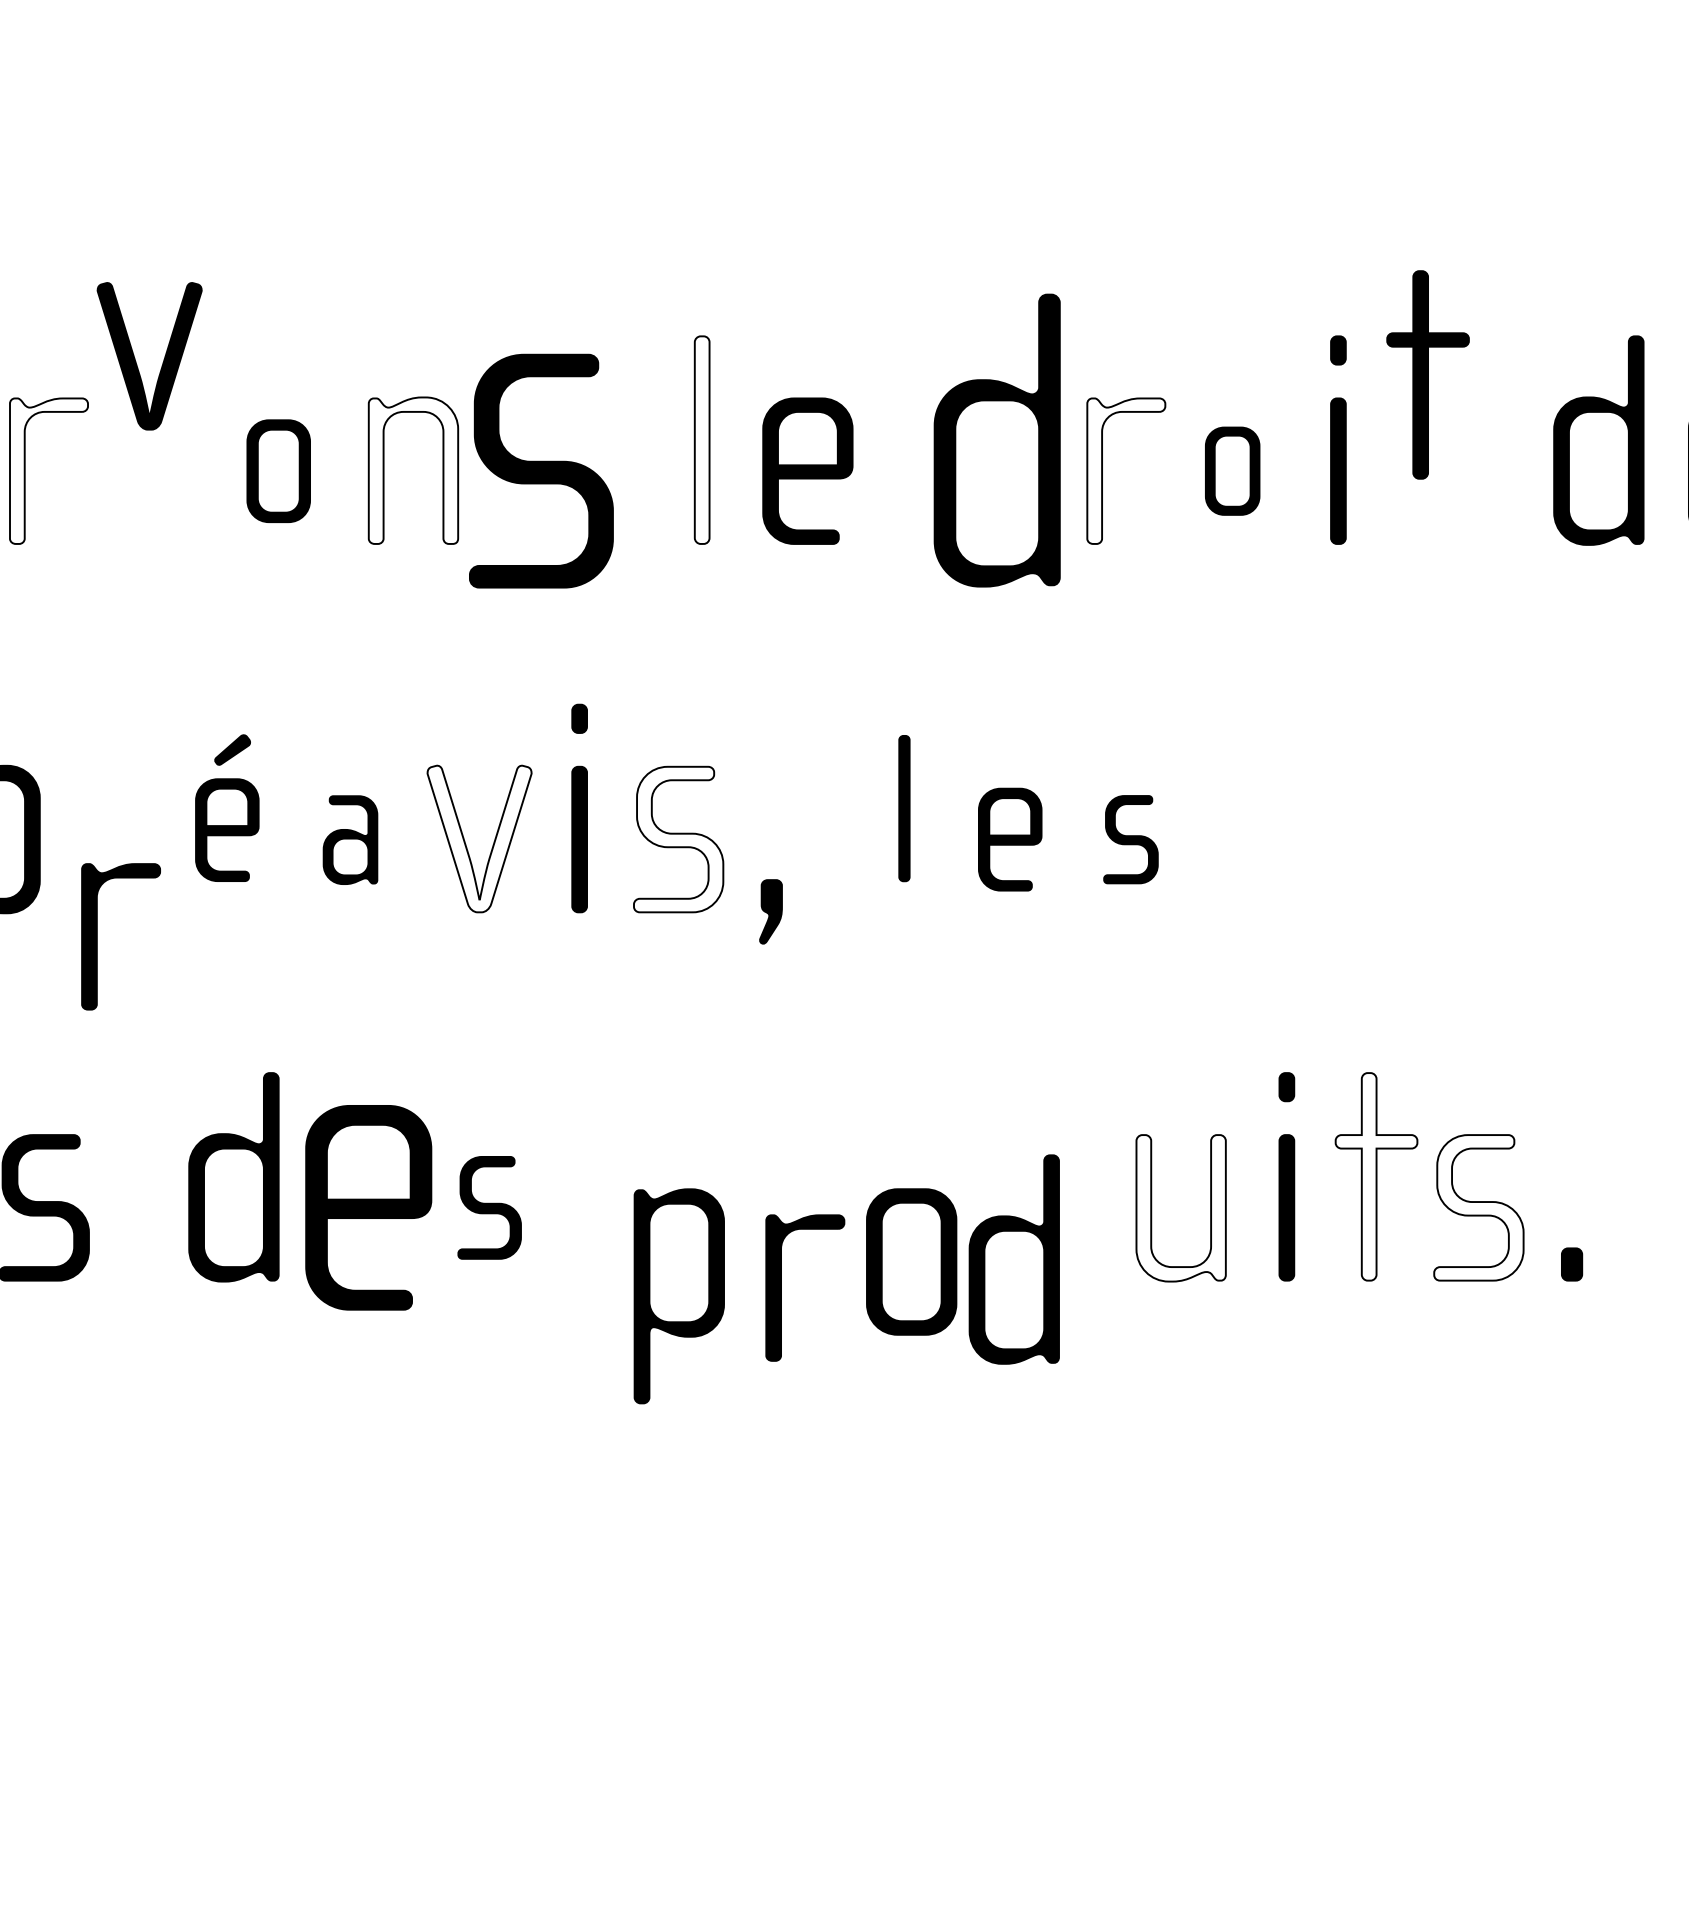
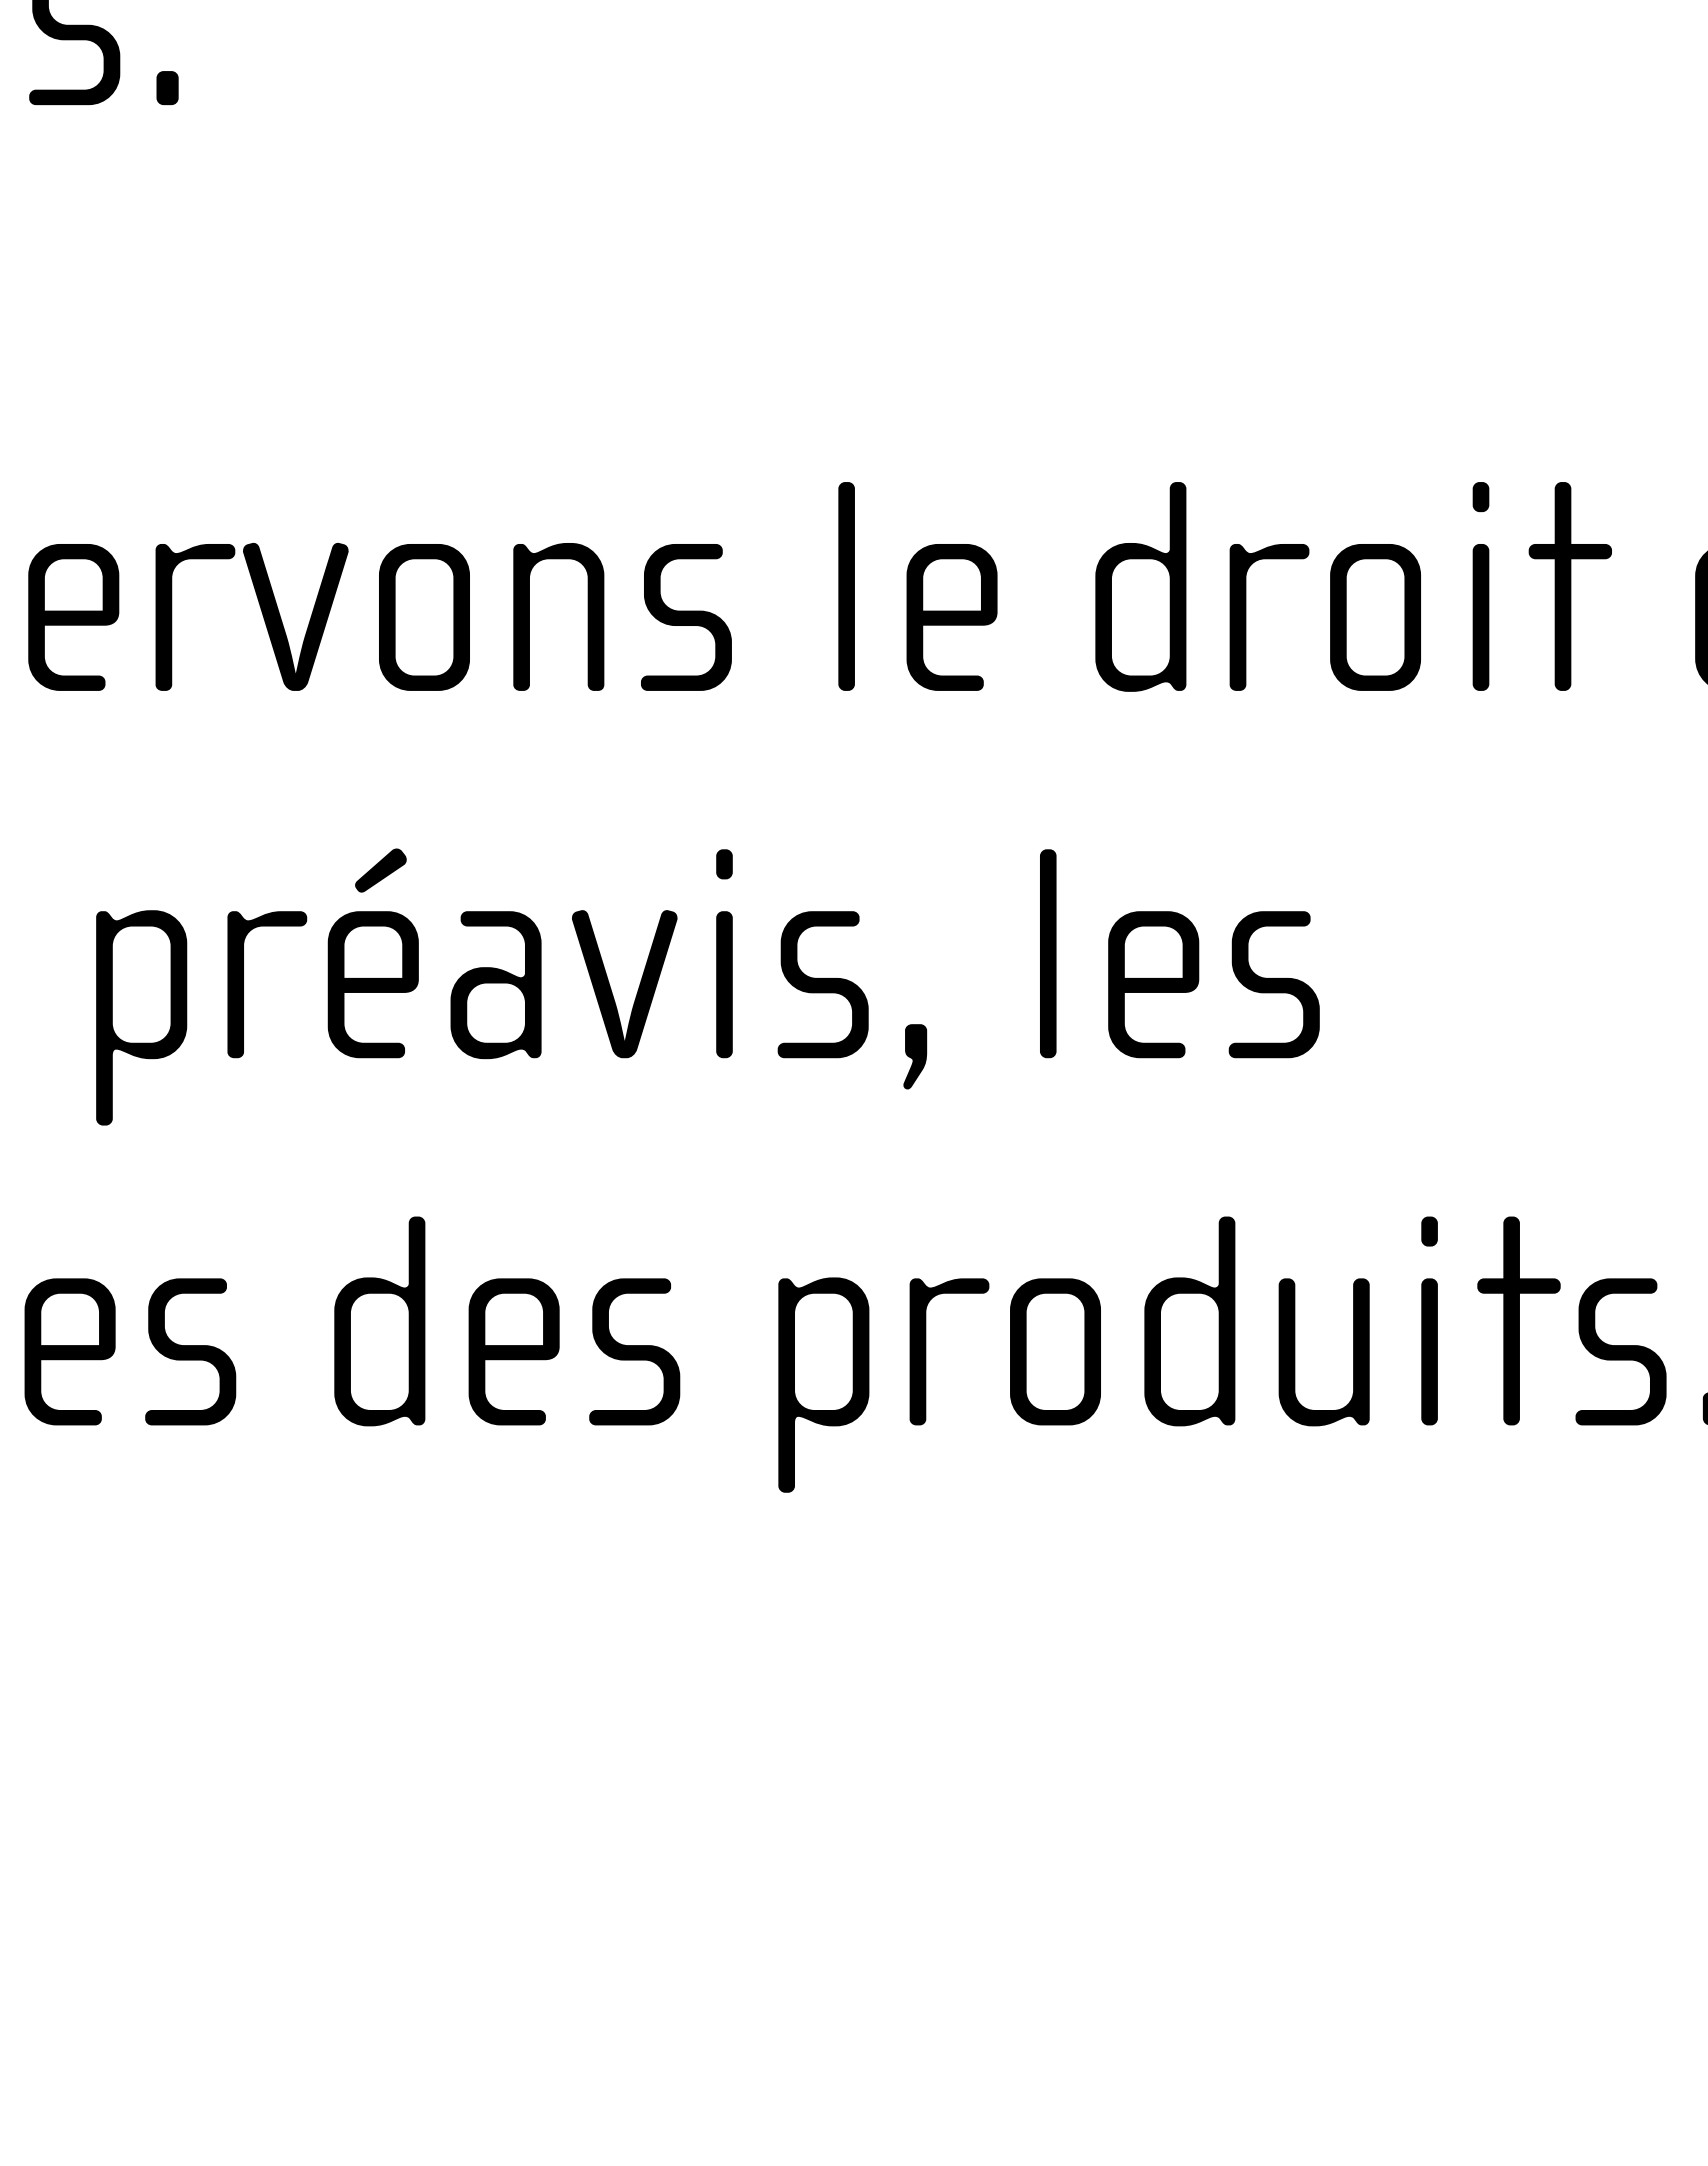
part: (136, 360) -> (282, 621), moved
part: (1427, 374) -> (1569, 586), moved
fill: (702, 440) -> (846, 586), added
part: (996, 440) -> (1140, 586), size x0.71
fill: (49, 470) -> (195, 616), added
fill: (413, 470) -> (558, 616), added
fill: (1126, 470) -> (1269, 616), added
part: (278, 471) -> (424, 617), size x1.43
part: (541, 471) -> (686, 617), size x0.62
part: (1232, 471) -> (1375, 617), size x1.67
part: (226, 808) -> (372, 953), size x1.43
part: (904, 808) -> (1048, 953), size x1.43
fill: (479, 839) -> (624, 984), added
fill: (677, 839) -> (822, 984), added
part: (1009, 839) -> (1153, 984), size x1.43
part: (1130, 839) -> (1273, 984), size x1.67
part: (349, 840) -> (495, 985), size x1.67
part: (97, 936) -> (243, 984), moved
fill: (1376, 1176) -> (1518, 1320), added
part: (368, 1207) -> (513, 1351), size x0.71
part: (489, 1207) -> (634, 1351), size x1.43
fill: (1478, 1207) -> (1620, 1351), added
fill: (1180, 1208) -> (1323, 1352), added
part: (1013, 1259) -> (1189, 1321), moved
part: (911, 1261) -> (1055, 1351), moved
part: (782, 1287) -> (926, 1351), moved
part: (678, 1295) -> (823, 1384), moved

